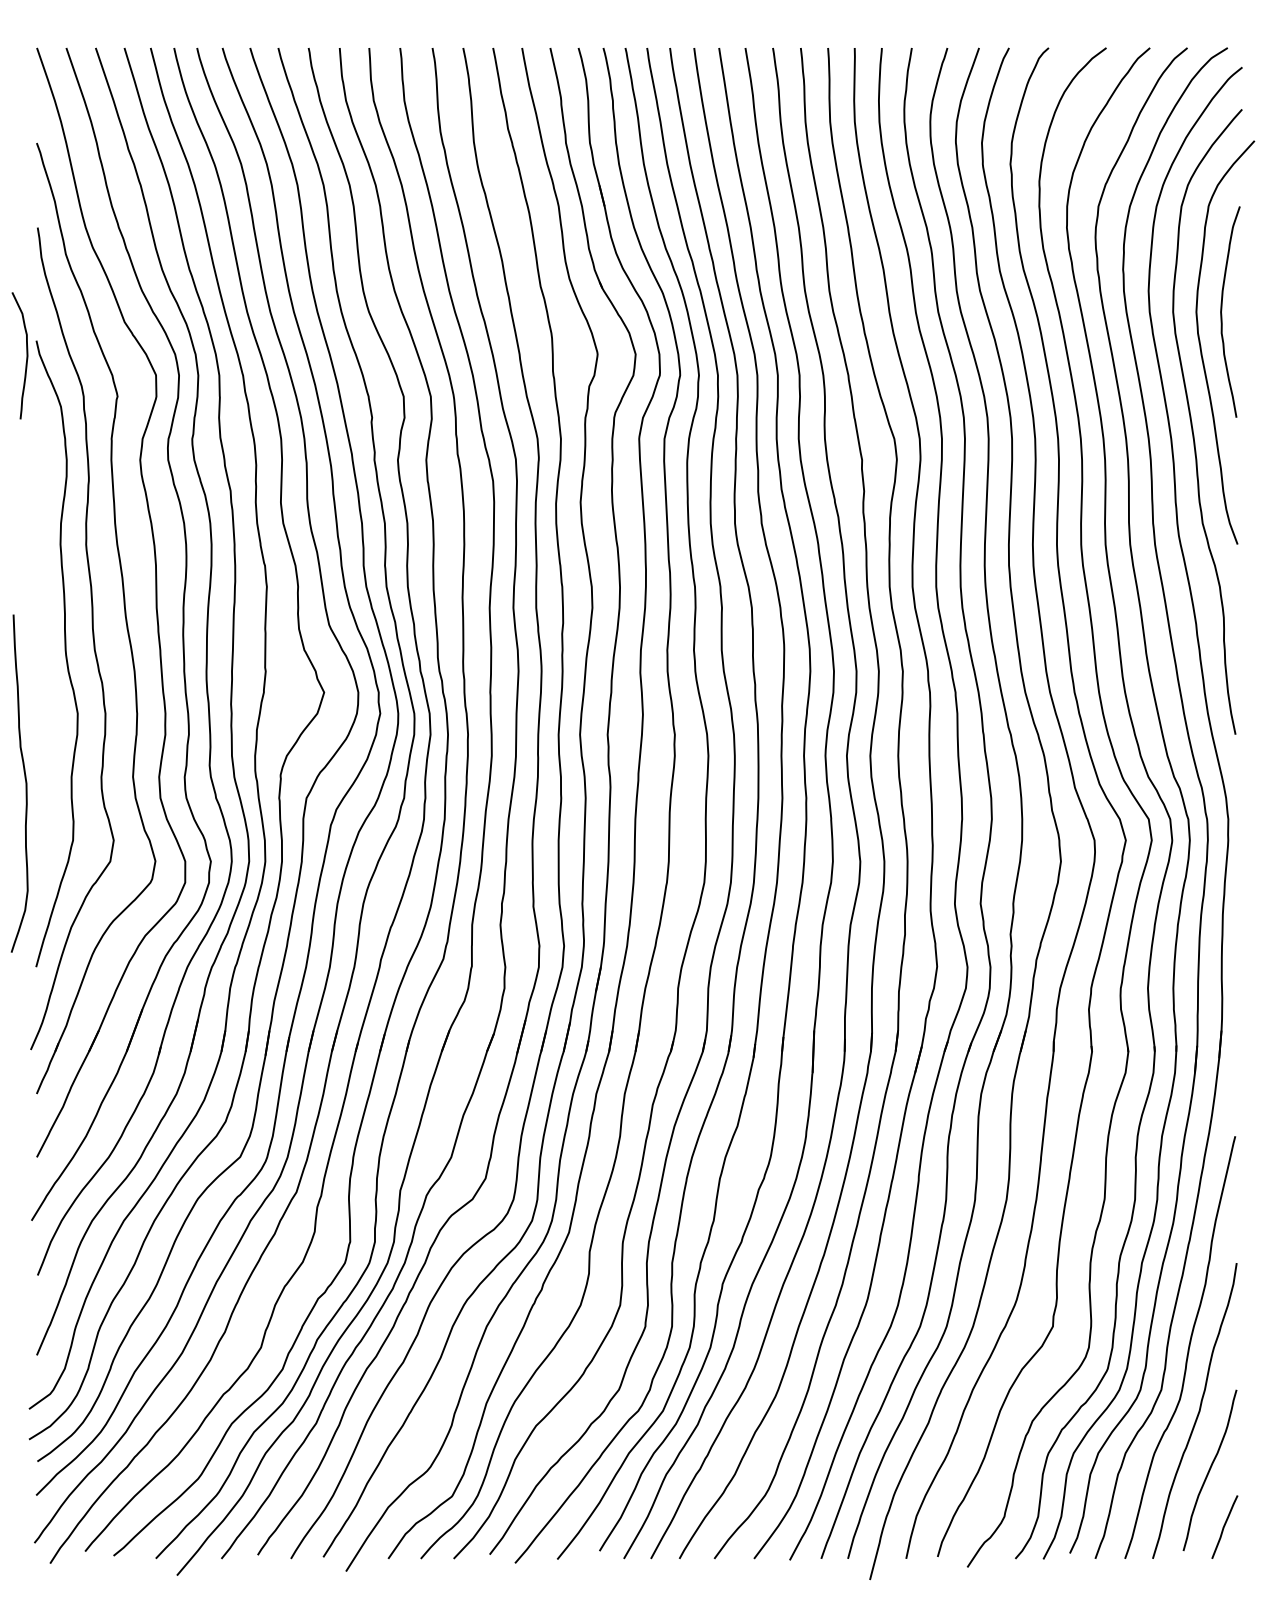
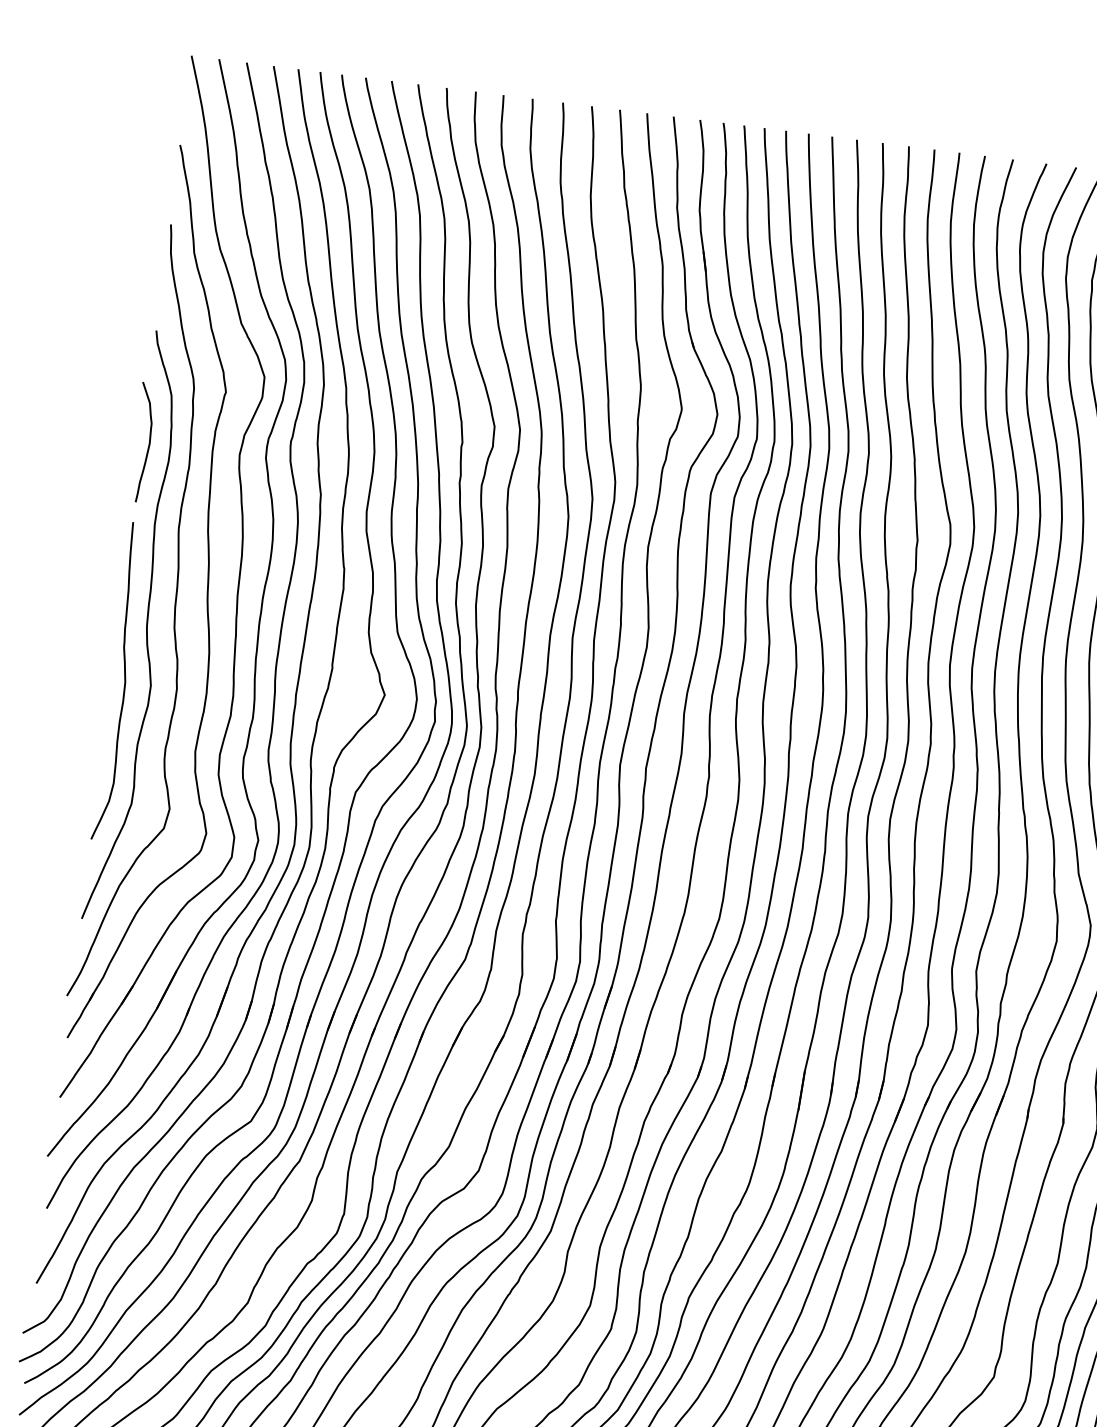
curve: (26, 355) -> (148, 442), moved
curve: (25, 783) -> (124, 682), moved

